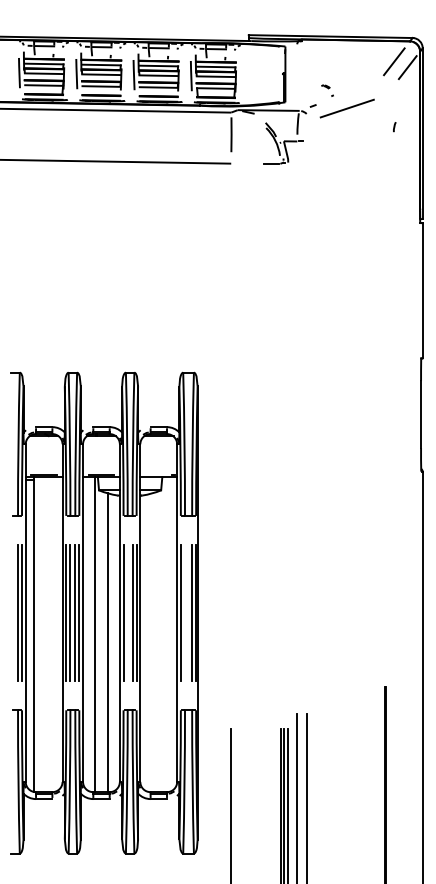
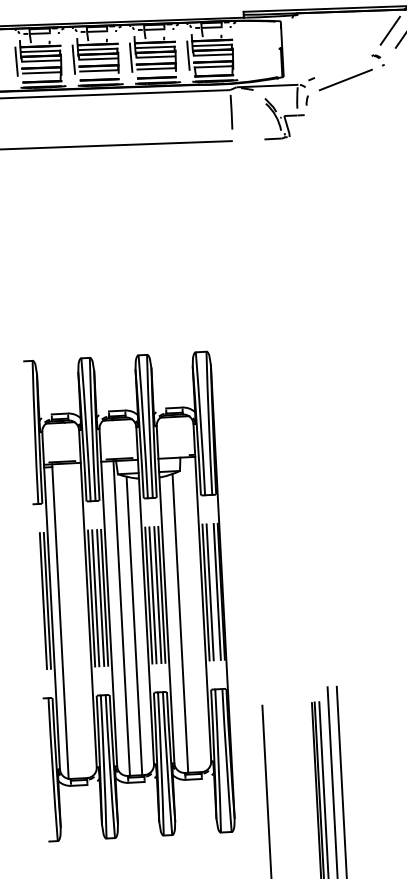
part: (327, 90) -> (378, 60), moved
arc: (394, 127) -> (307, 100), moved
line: (127, 613) -> (152, 595), added
line: (185, 613) -> (210, 592), added
line: (153, 642) -> (180, 623), added

